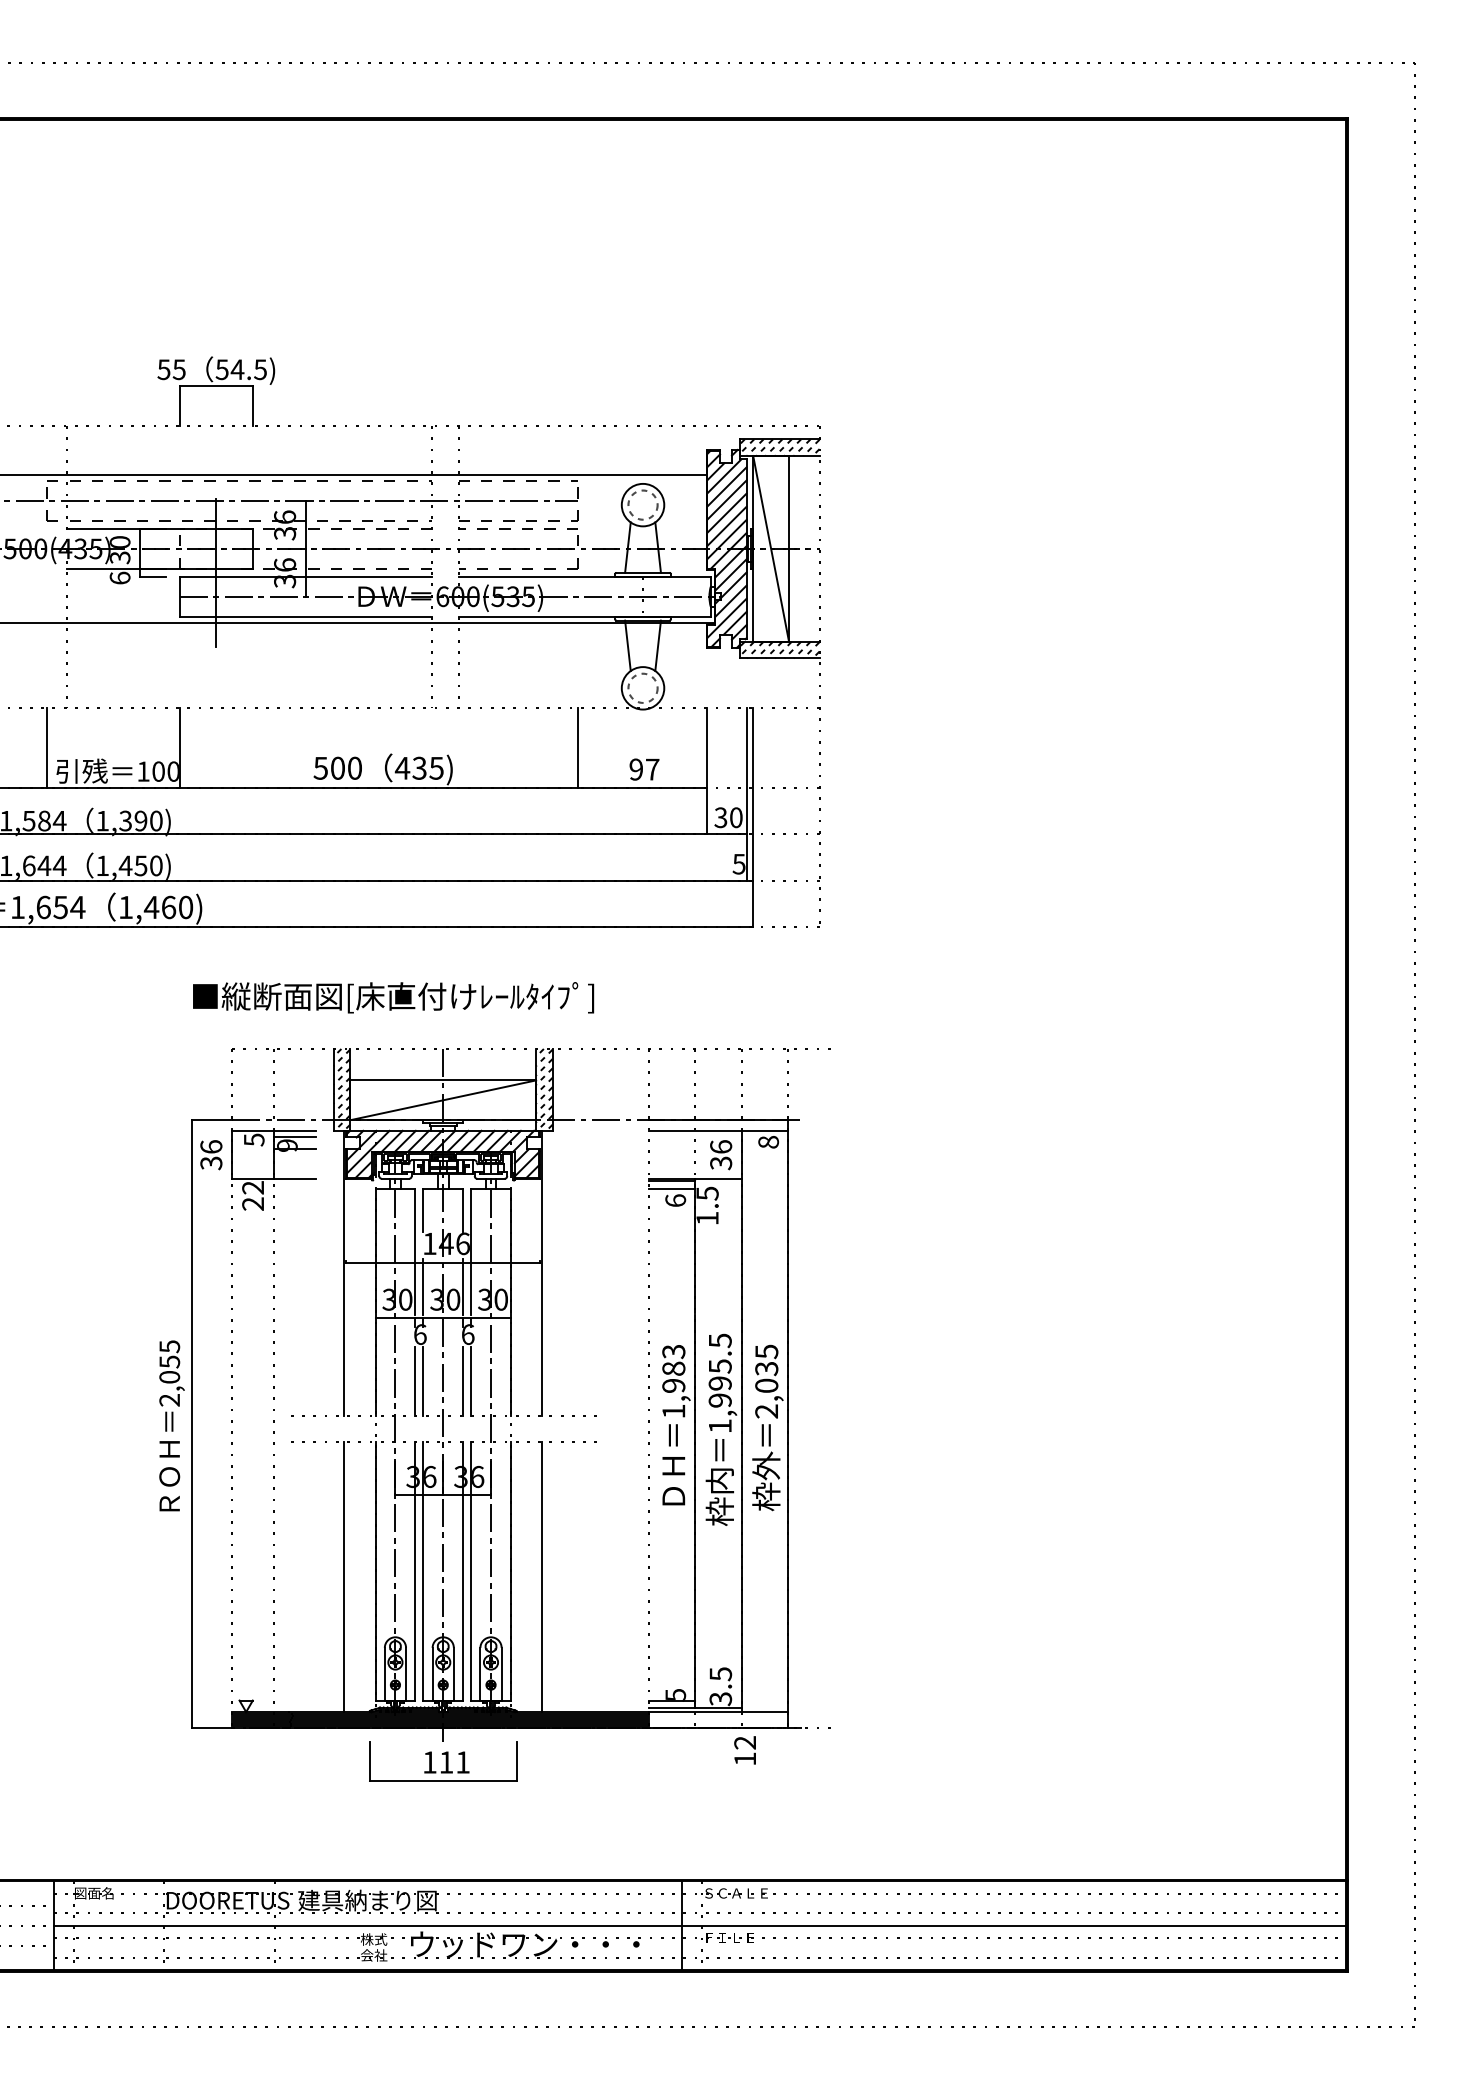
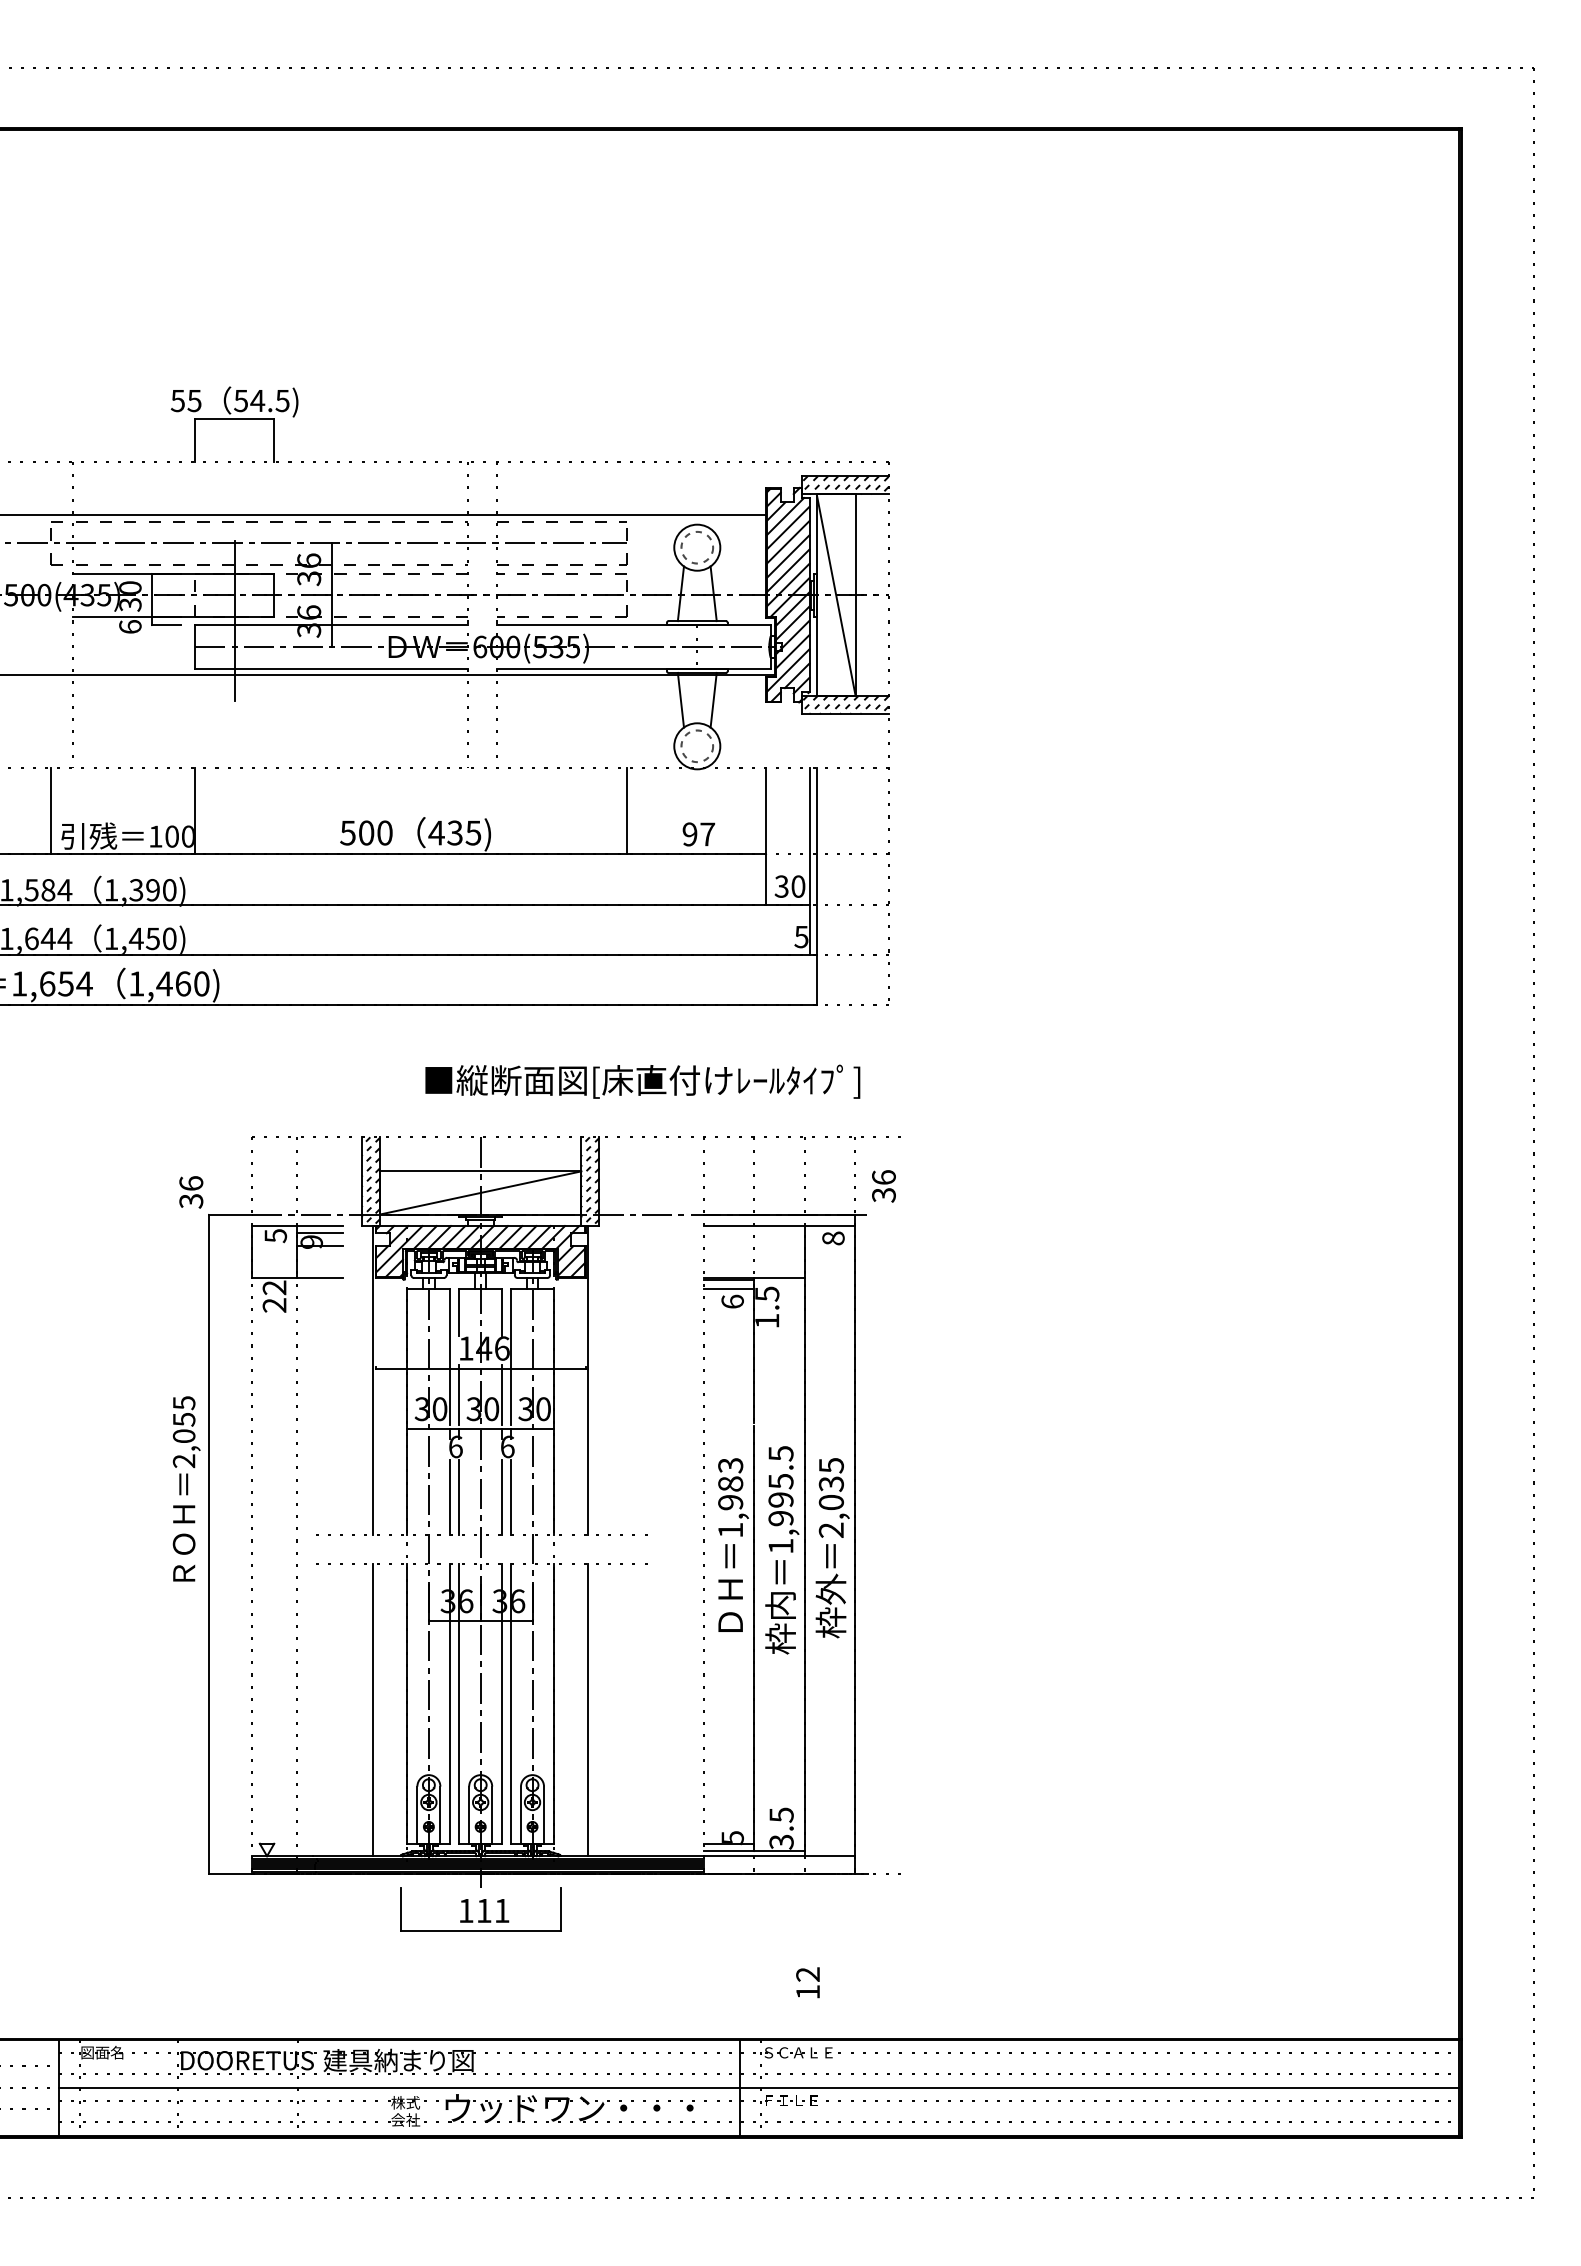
text: (393, 997) -> (642, 1081), moved
text: (211, 1155) -> (191, 1192), moved
text: (720, 1155) -> (883, 1186), moved
text: (171, 1425) -> (186, 1488), moved
text: (744, 1750) -> (807, 1982), moved

